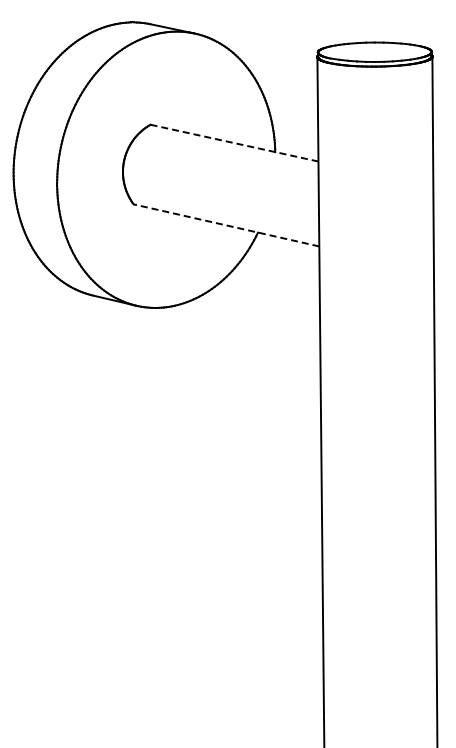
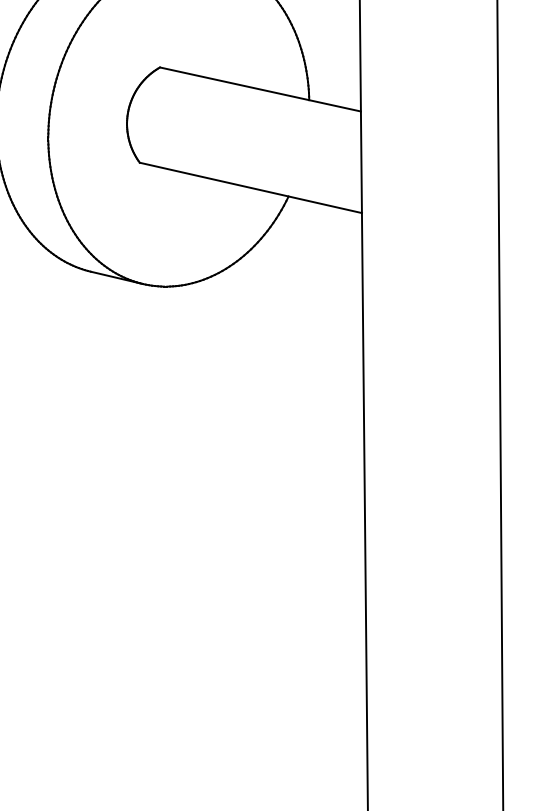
line: (234, 143) -> (260, 89), dashed -> solid
line: (226, 225) -> (250, 188), dashed -> solid

